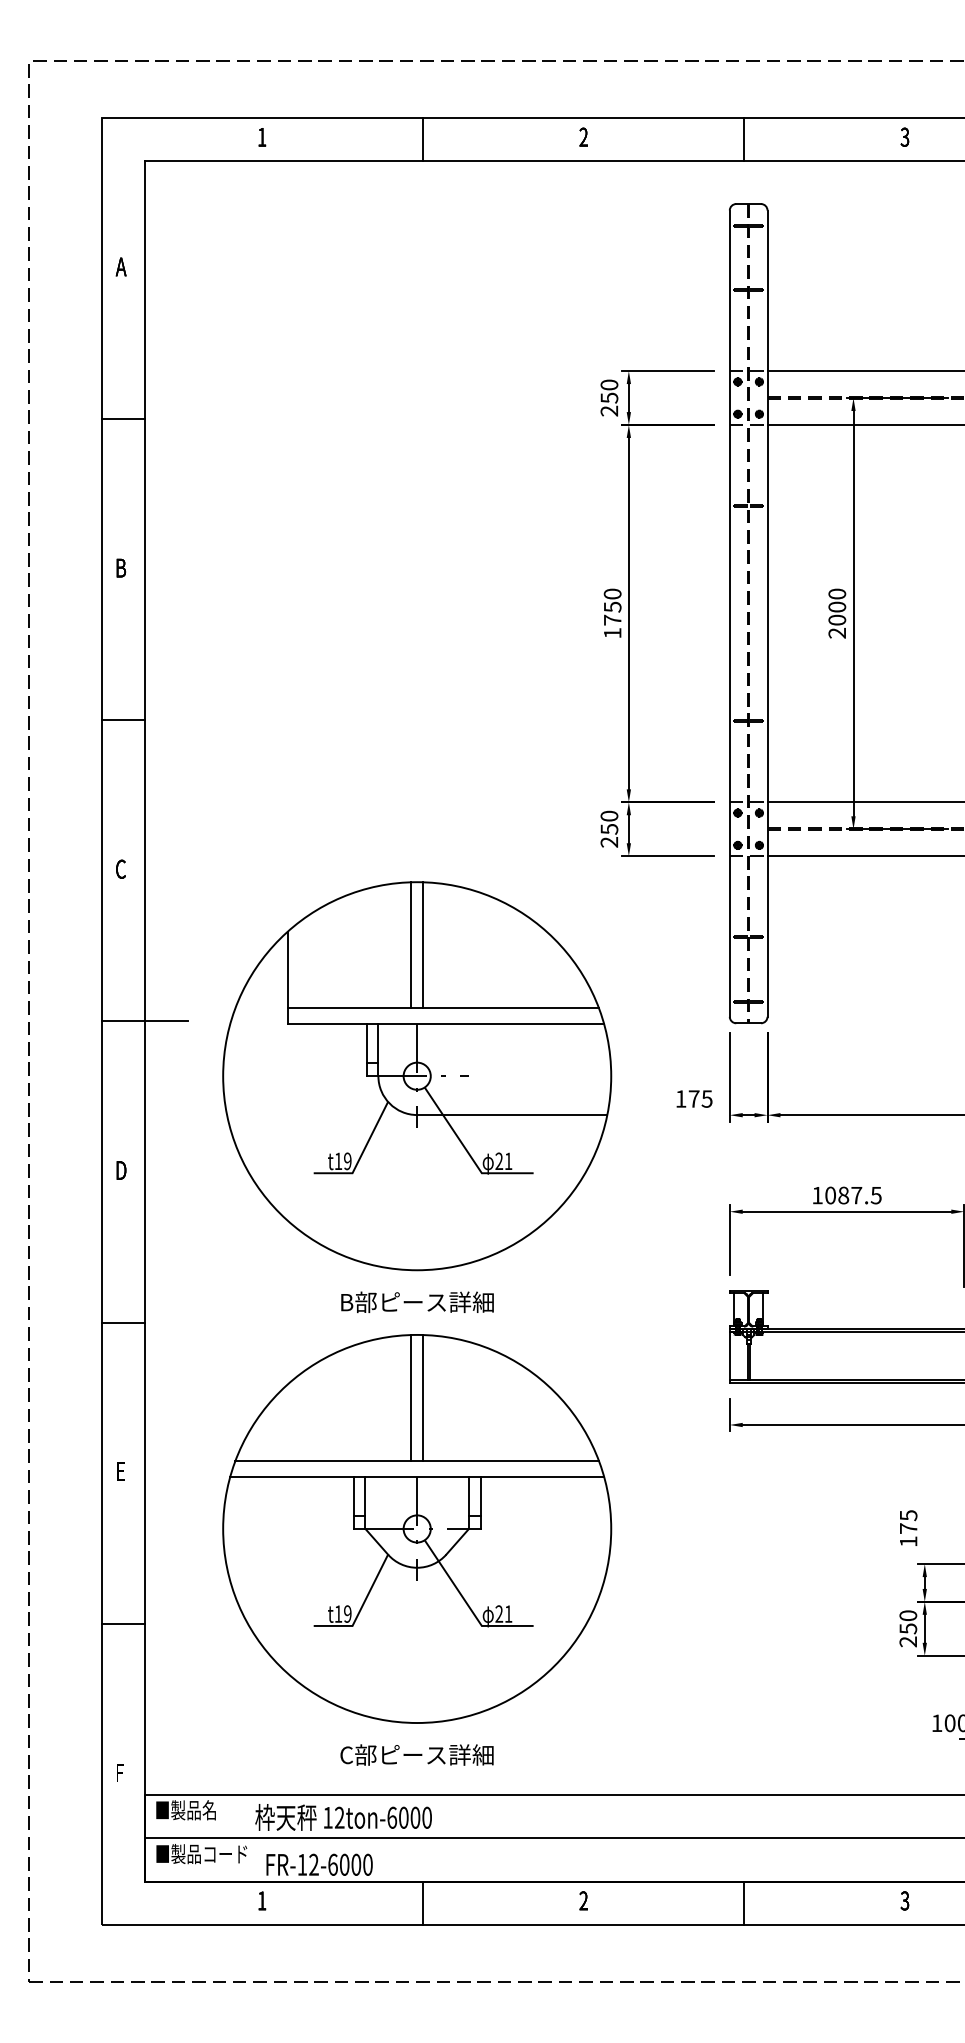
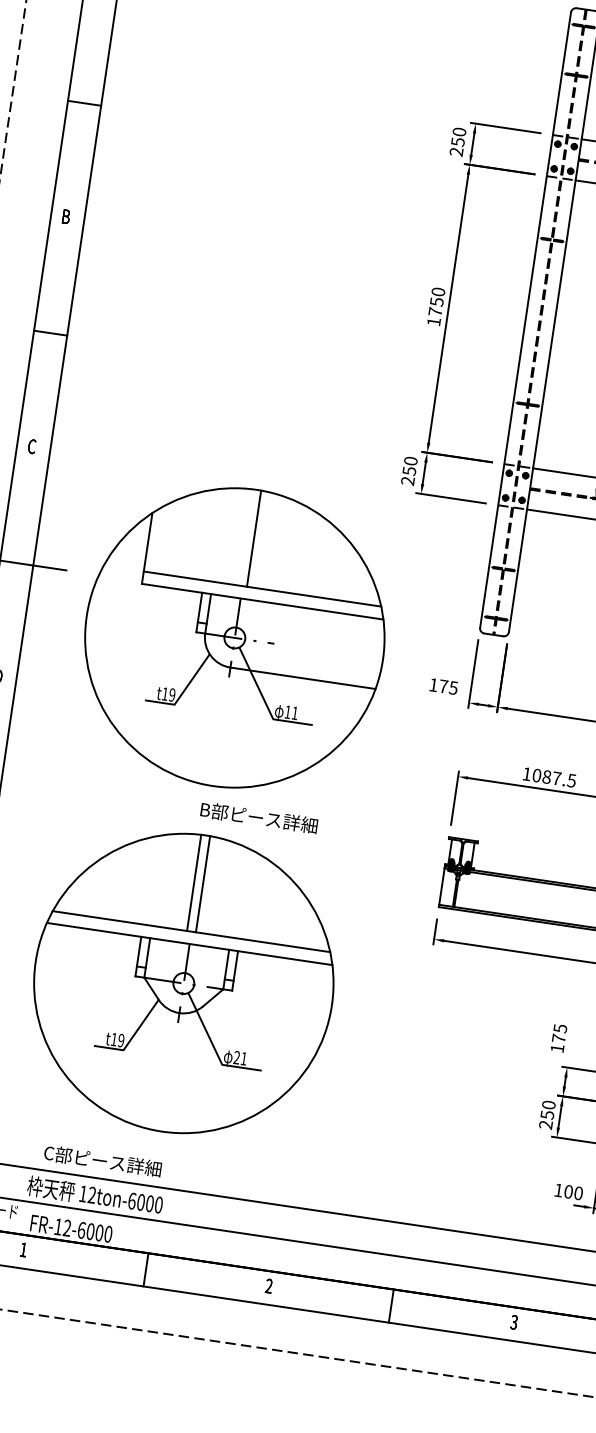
line: (411, 945) -> (245, 537), removed
text: (499, 1160) -> (288, 711), 21 -> 11
text: (417, 1302) -> (259, 818), moved
text: (416, 1754) -> (102, 1160), moved

